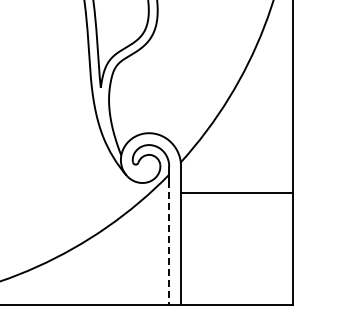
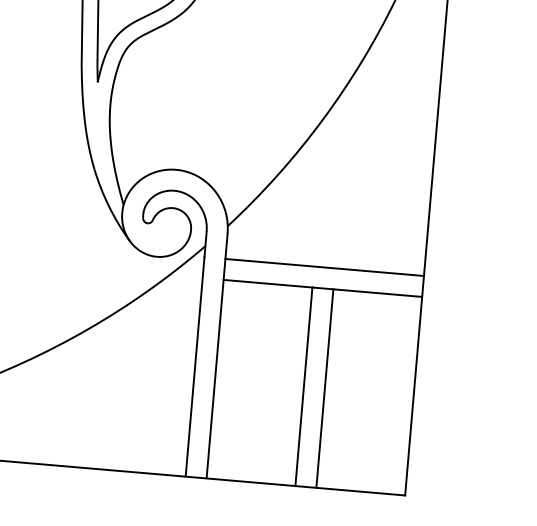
line: (237, 180) -> (325, 266), added
line: (169, 243) -> (195, 367), dashed -> solid
line: (231, 248) -> (304, 385), added
line: (243, 248) -> (325, 387), added

